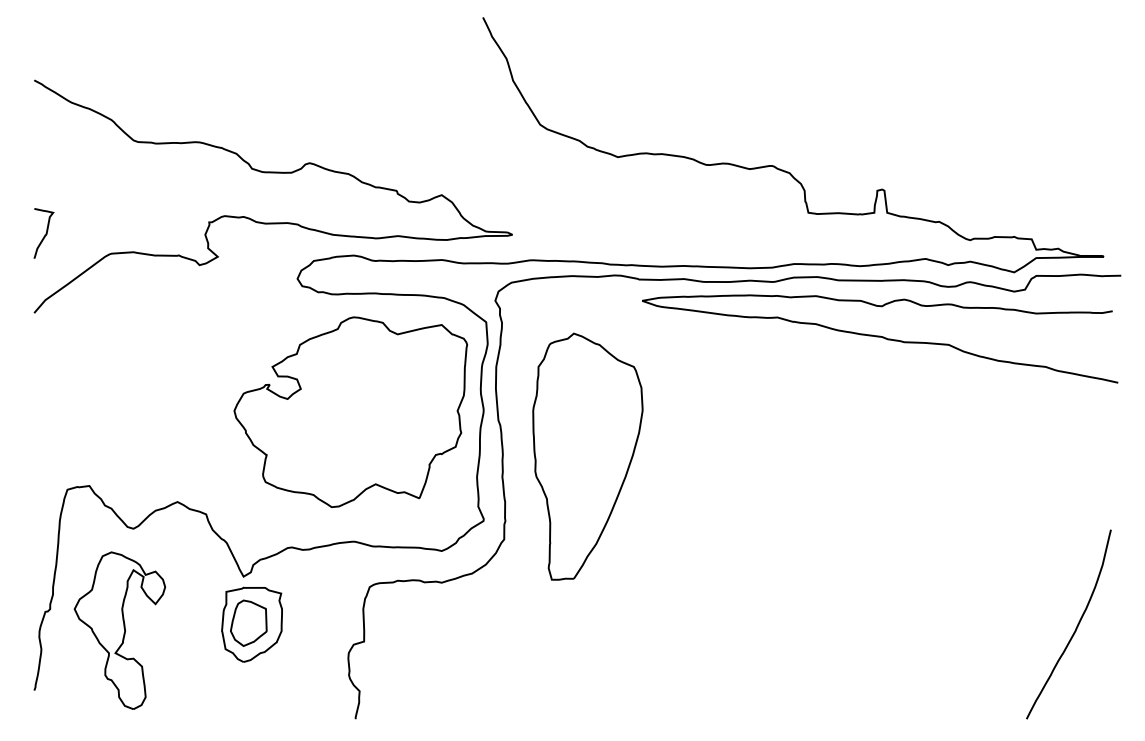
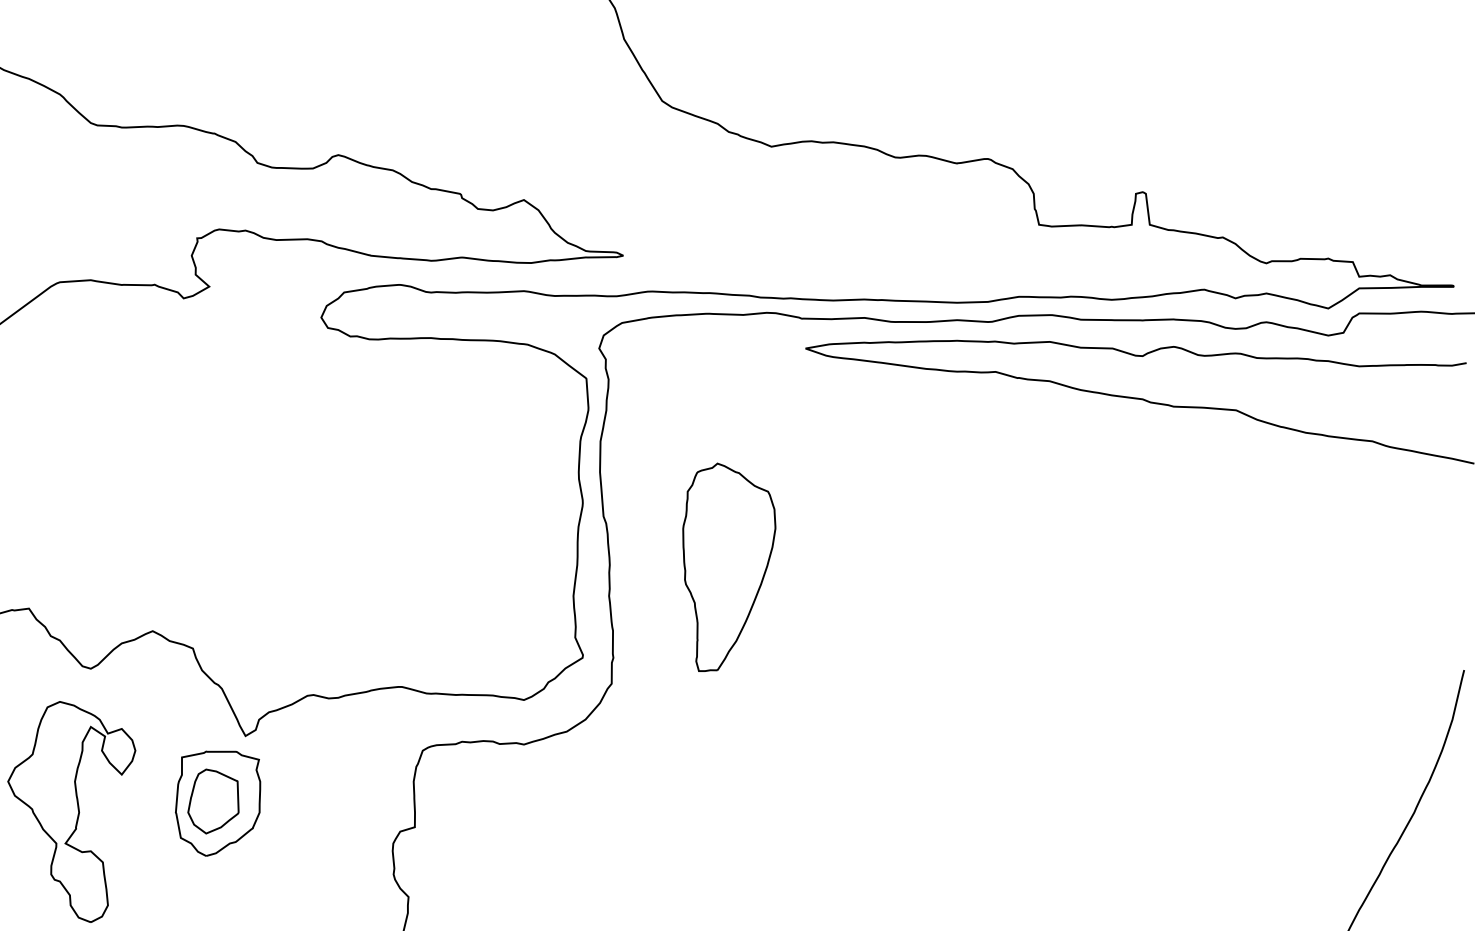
part: (350, 411) -> (395, 503), removed
part: (587, 456) -> (728, 567), size x0.6
part: (251, 624) -> (217, 803), moved

